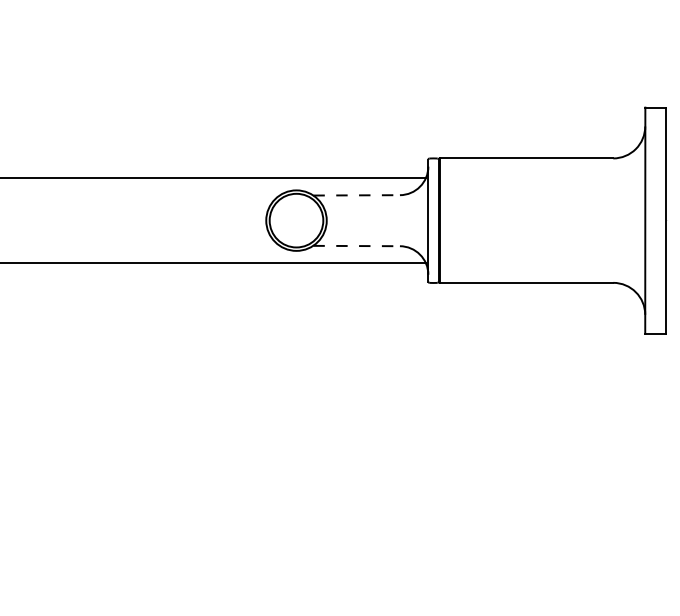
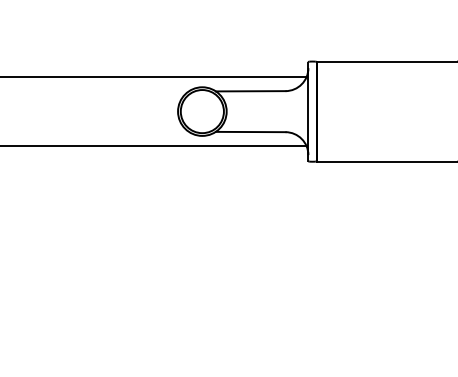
line: (357, 195) -> (251, 91), dashed -> solid
line: (357, 246) -> (251, 132), dashed -> solid

